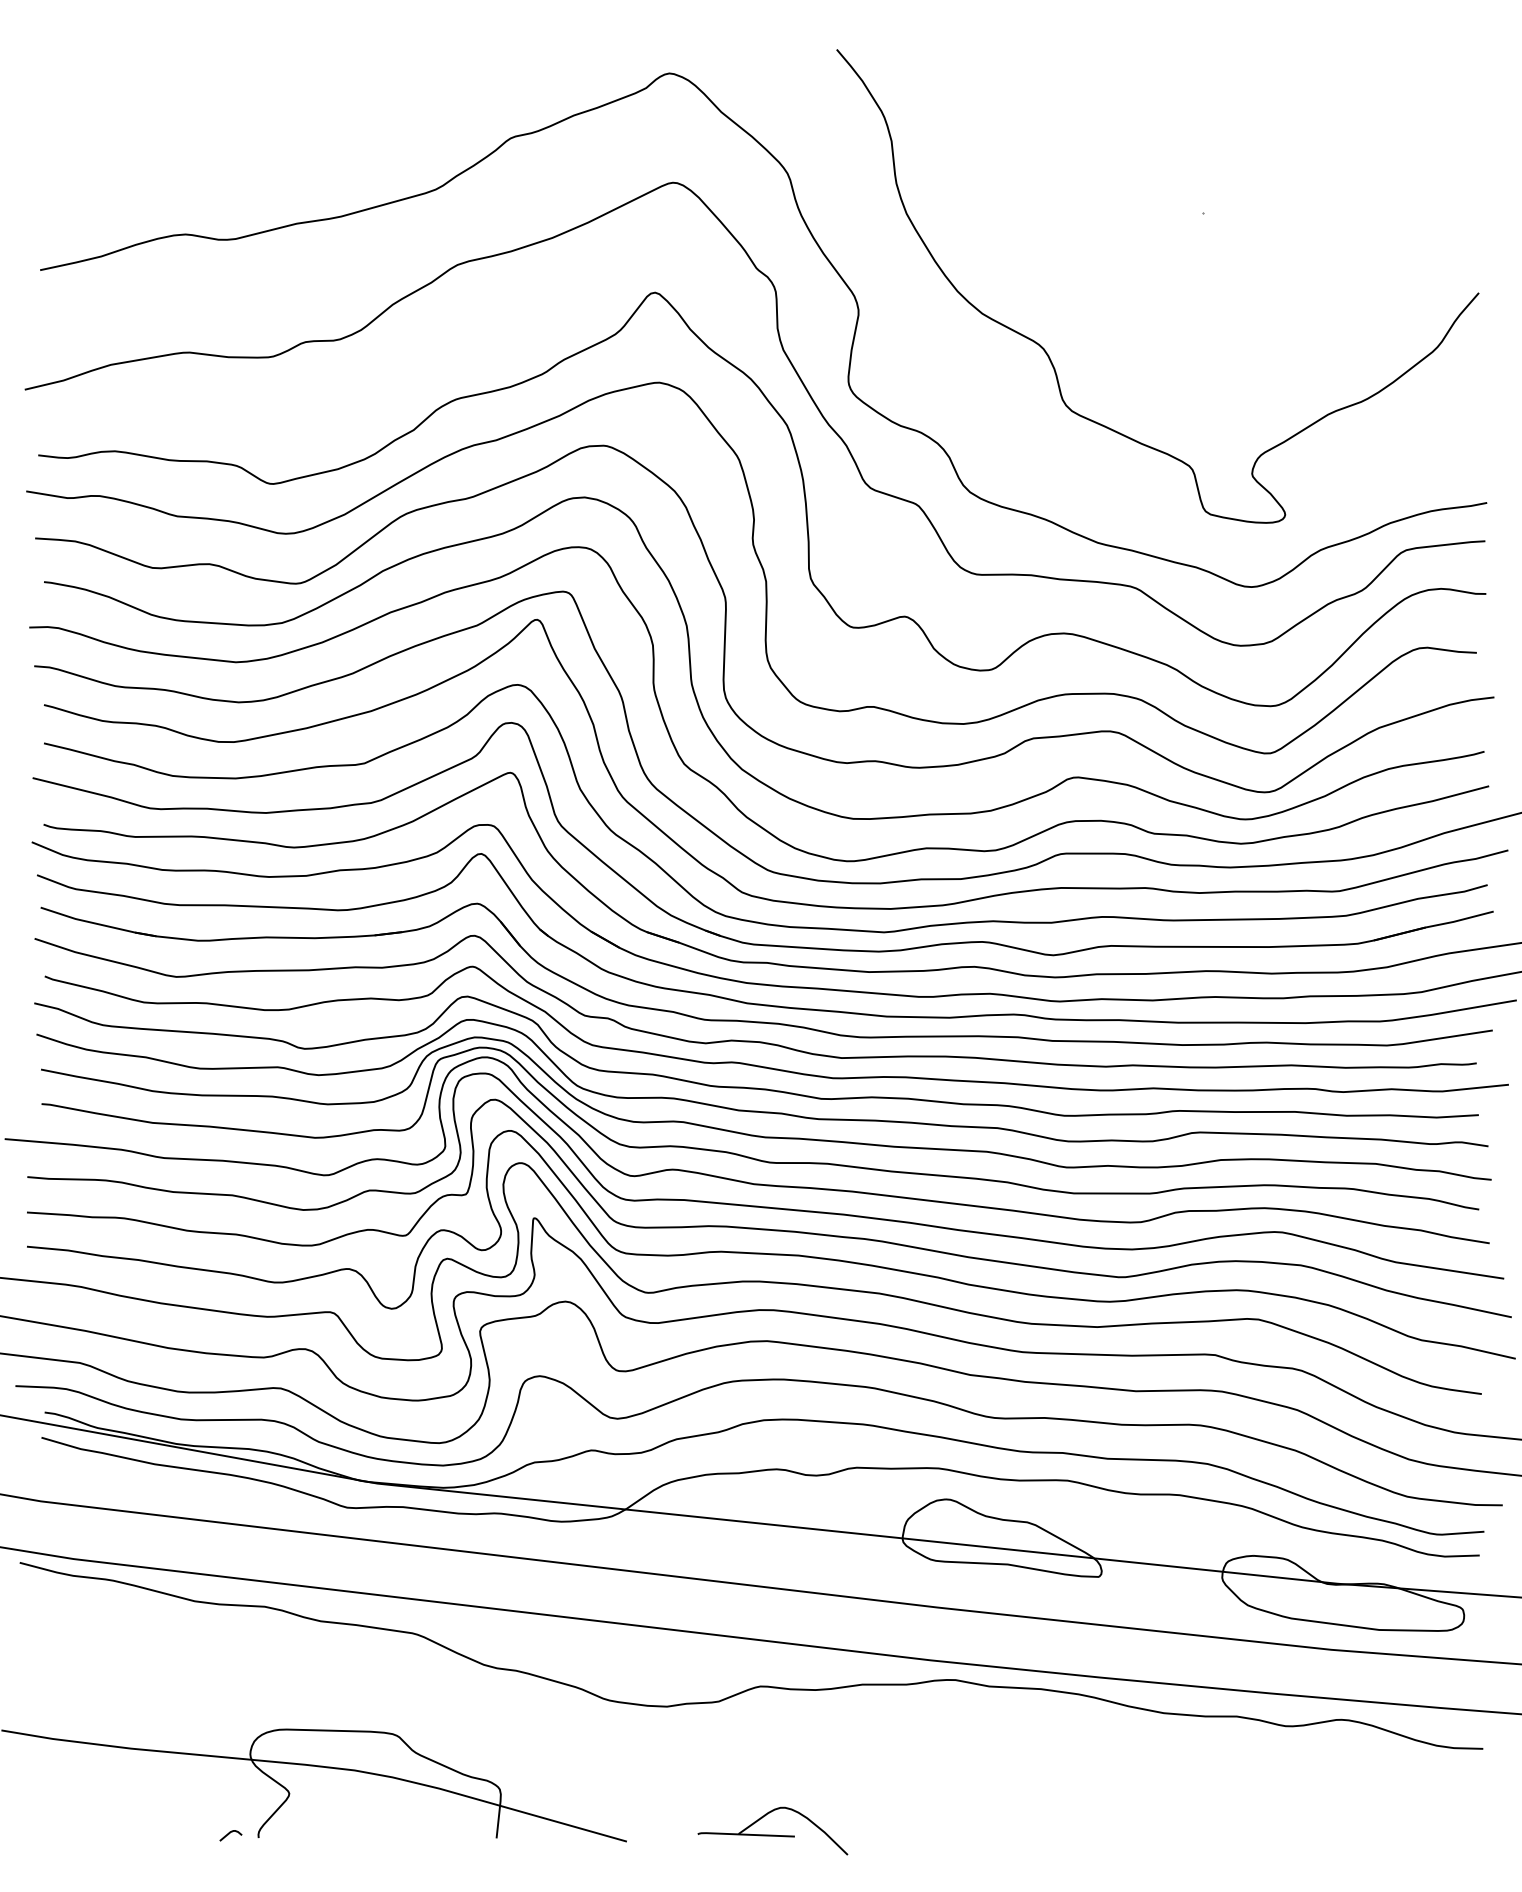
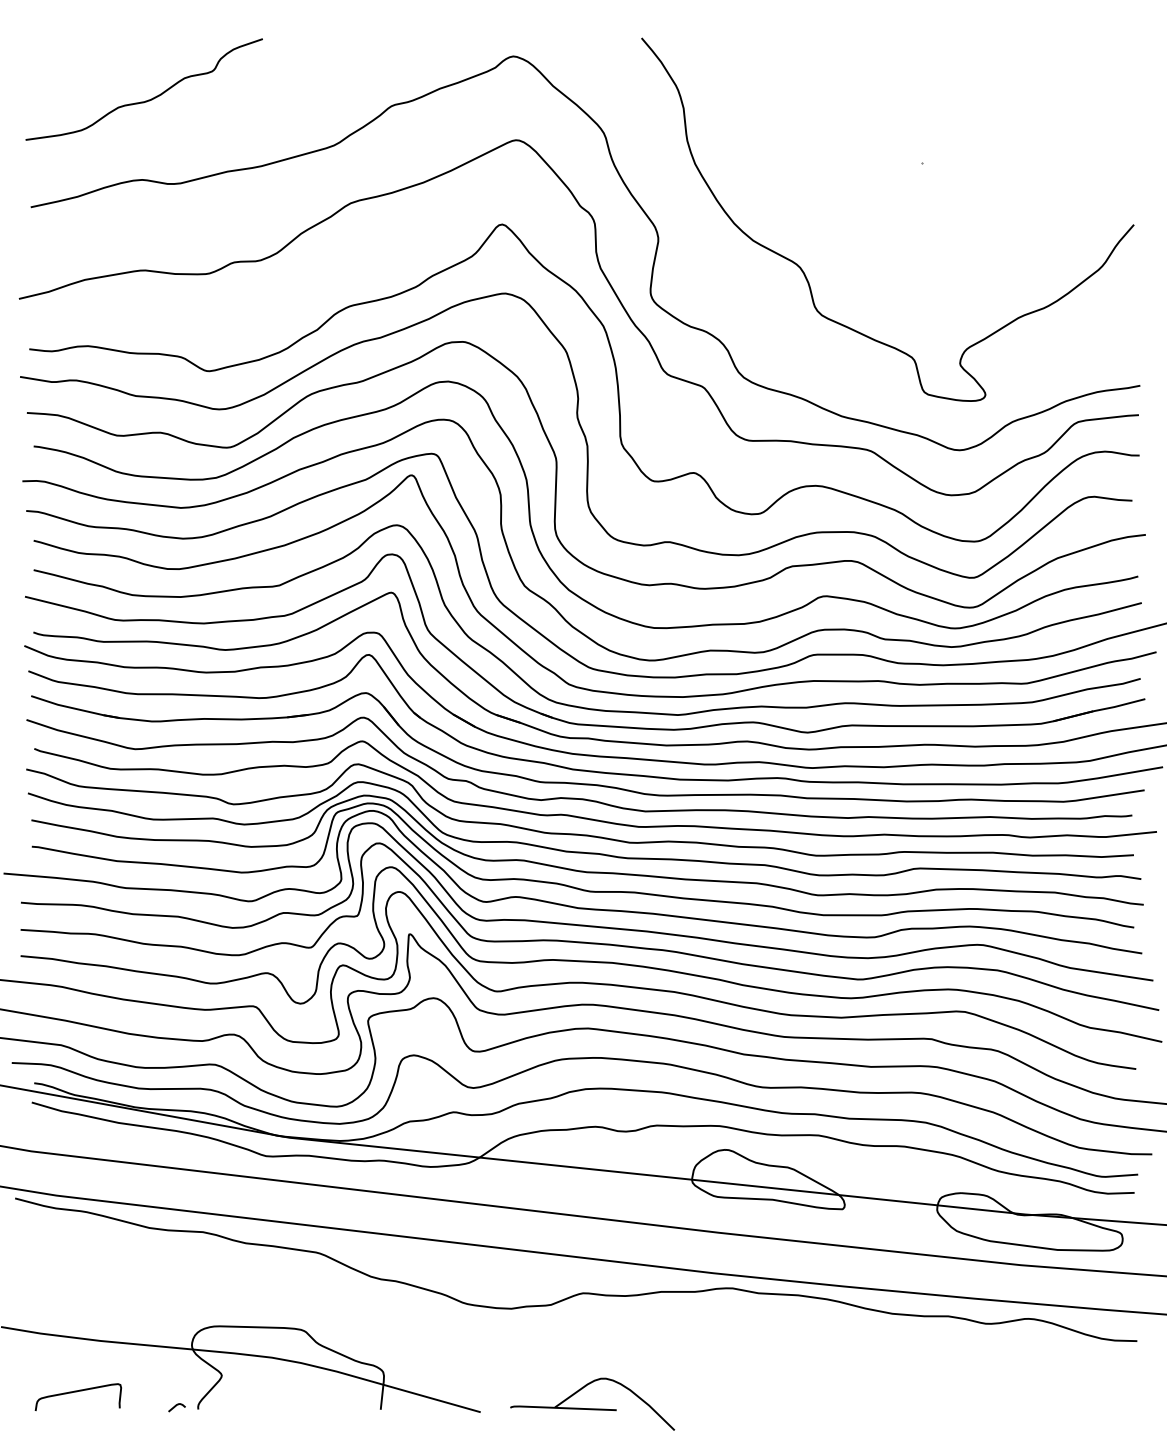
curve: (192, 130) -> (147, 100), added
curve: (100, 1815) -> (77, 1392), added
part: (772, 1830) -> (592, 1403), size x1.43

